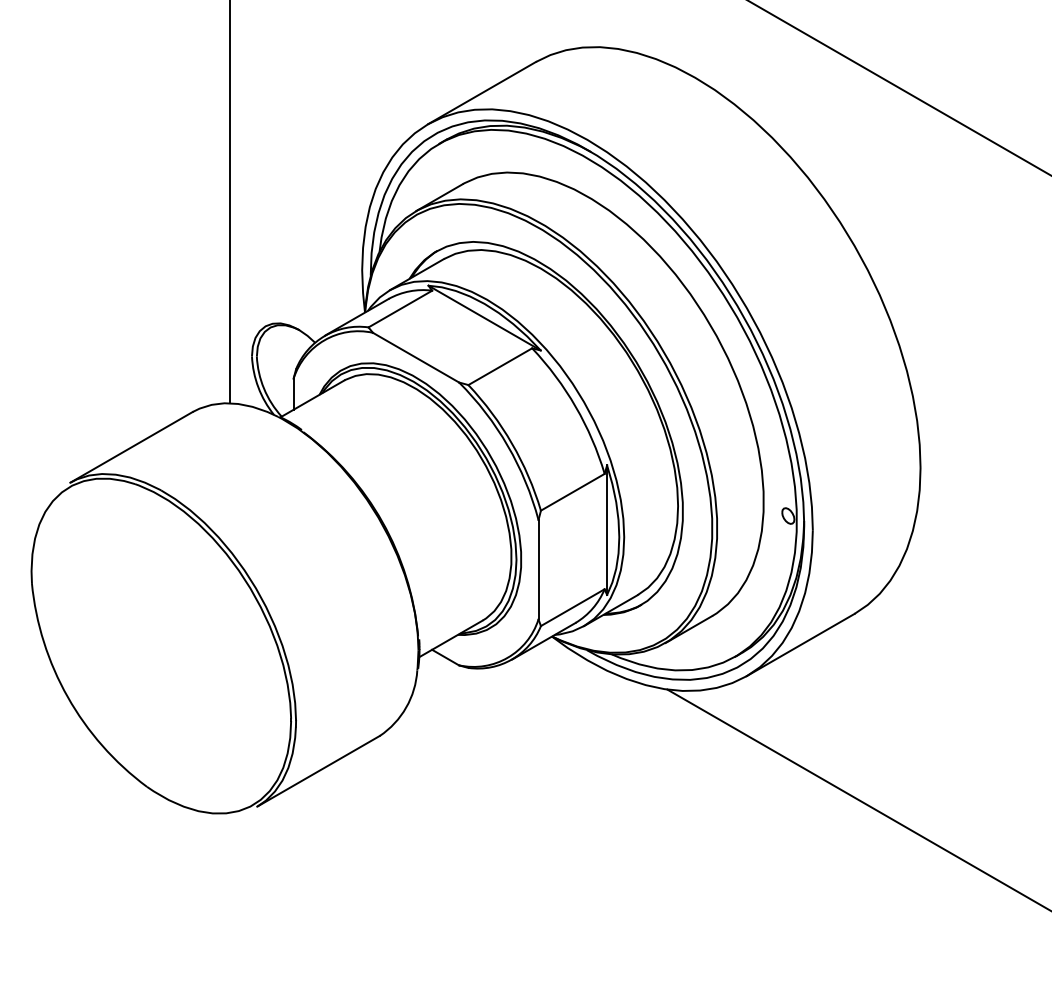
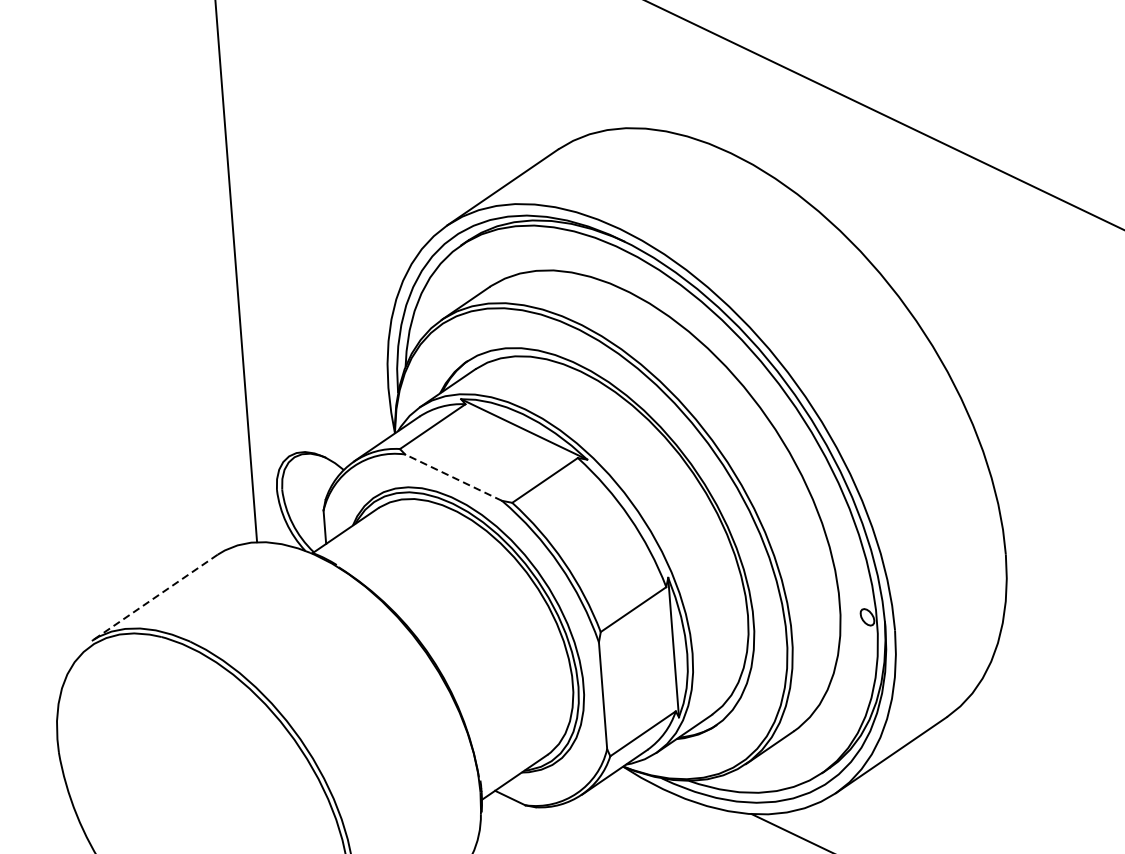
line: (416, 357) -> (454, 477), solid -> dashed
line: (131, 447) -> (154, 597), solid -> dashed

